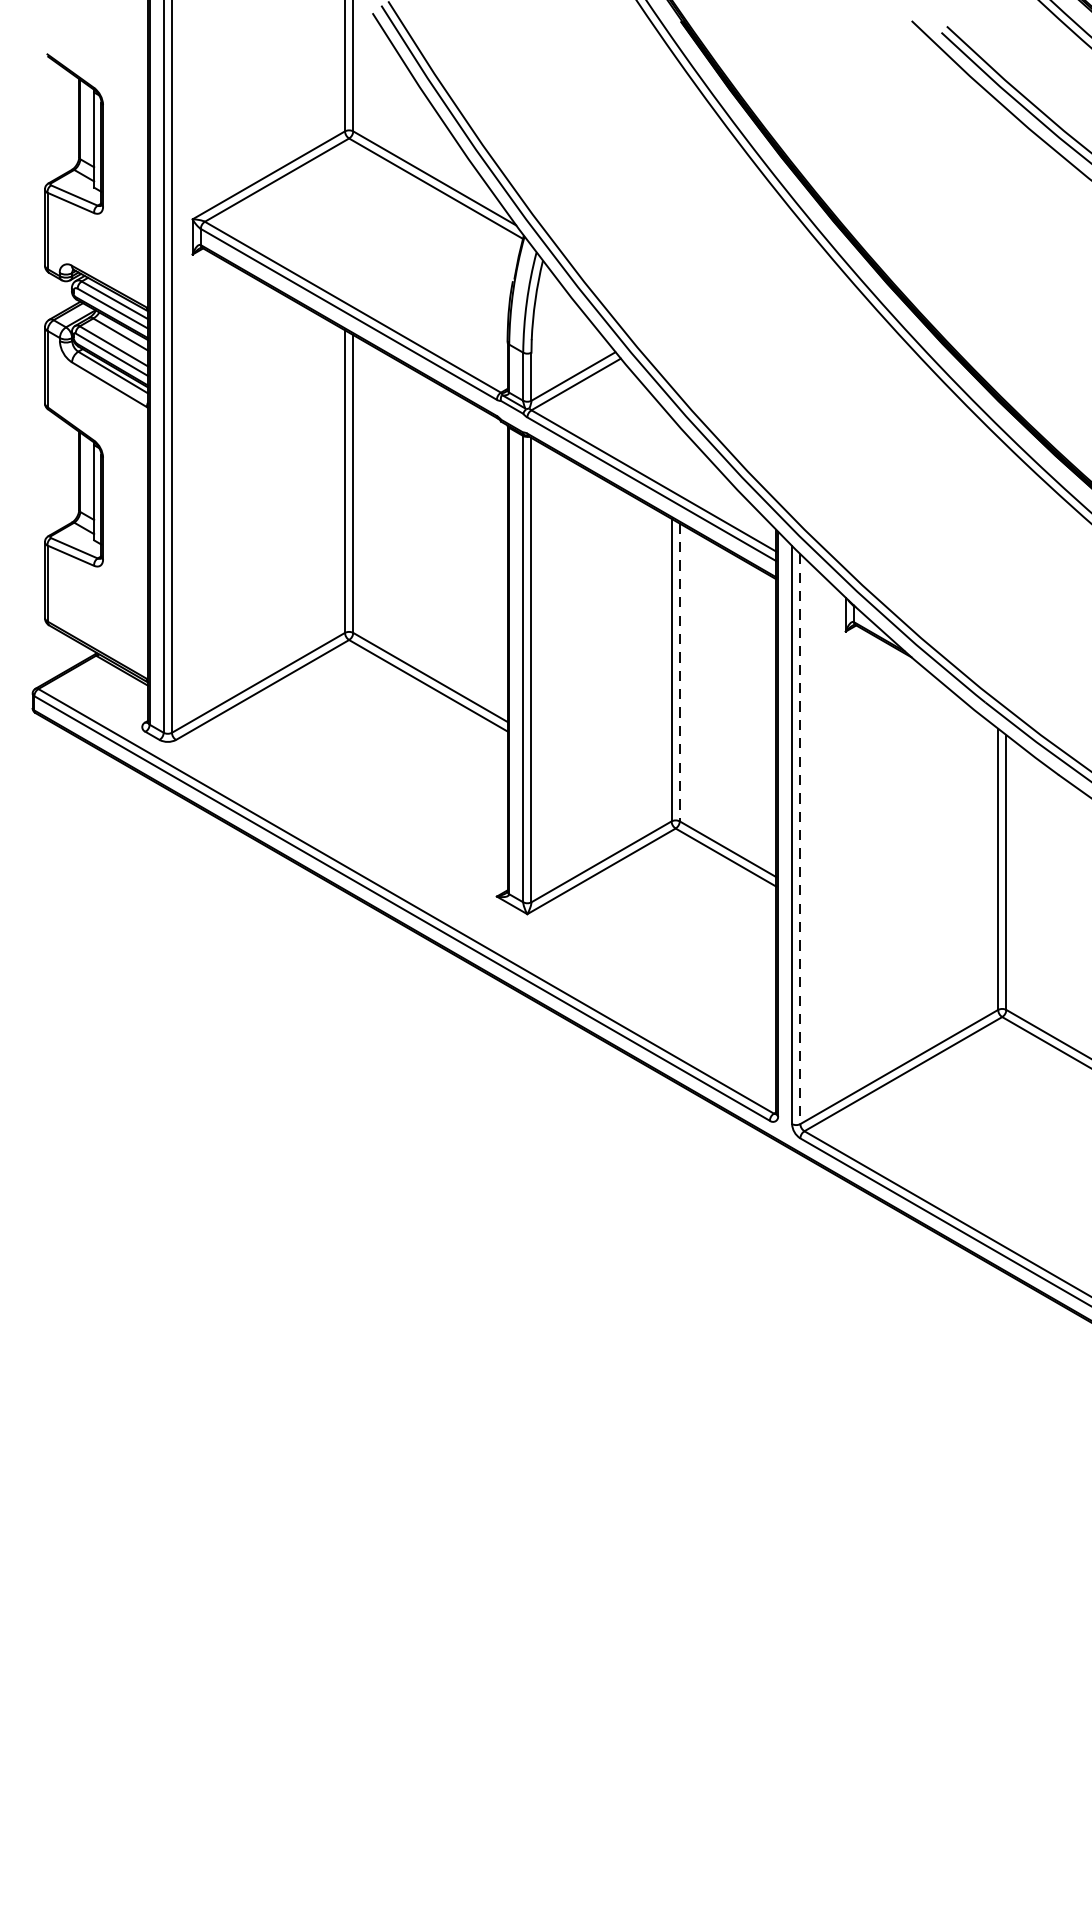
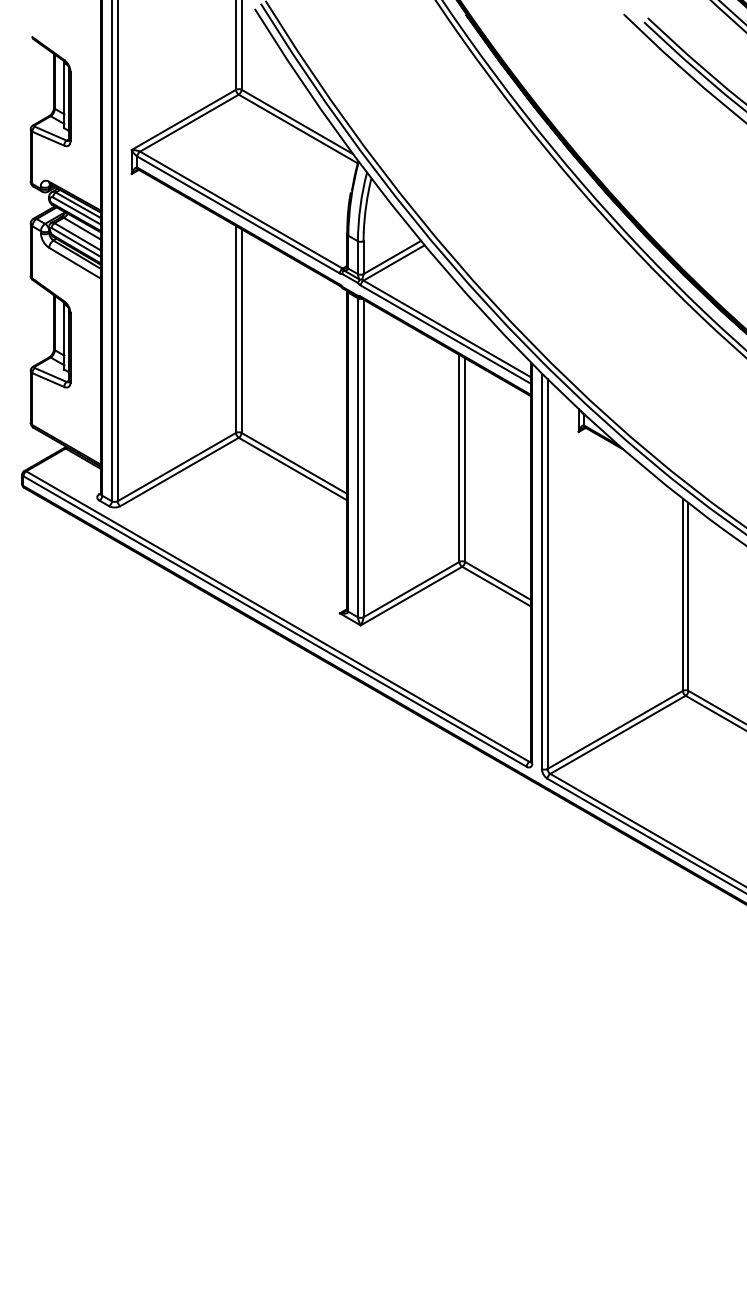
line: (680, 673) -> (465, 460), dashed -> solid
line: (800, 839) -> (547, 574), dashed -> solid

